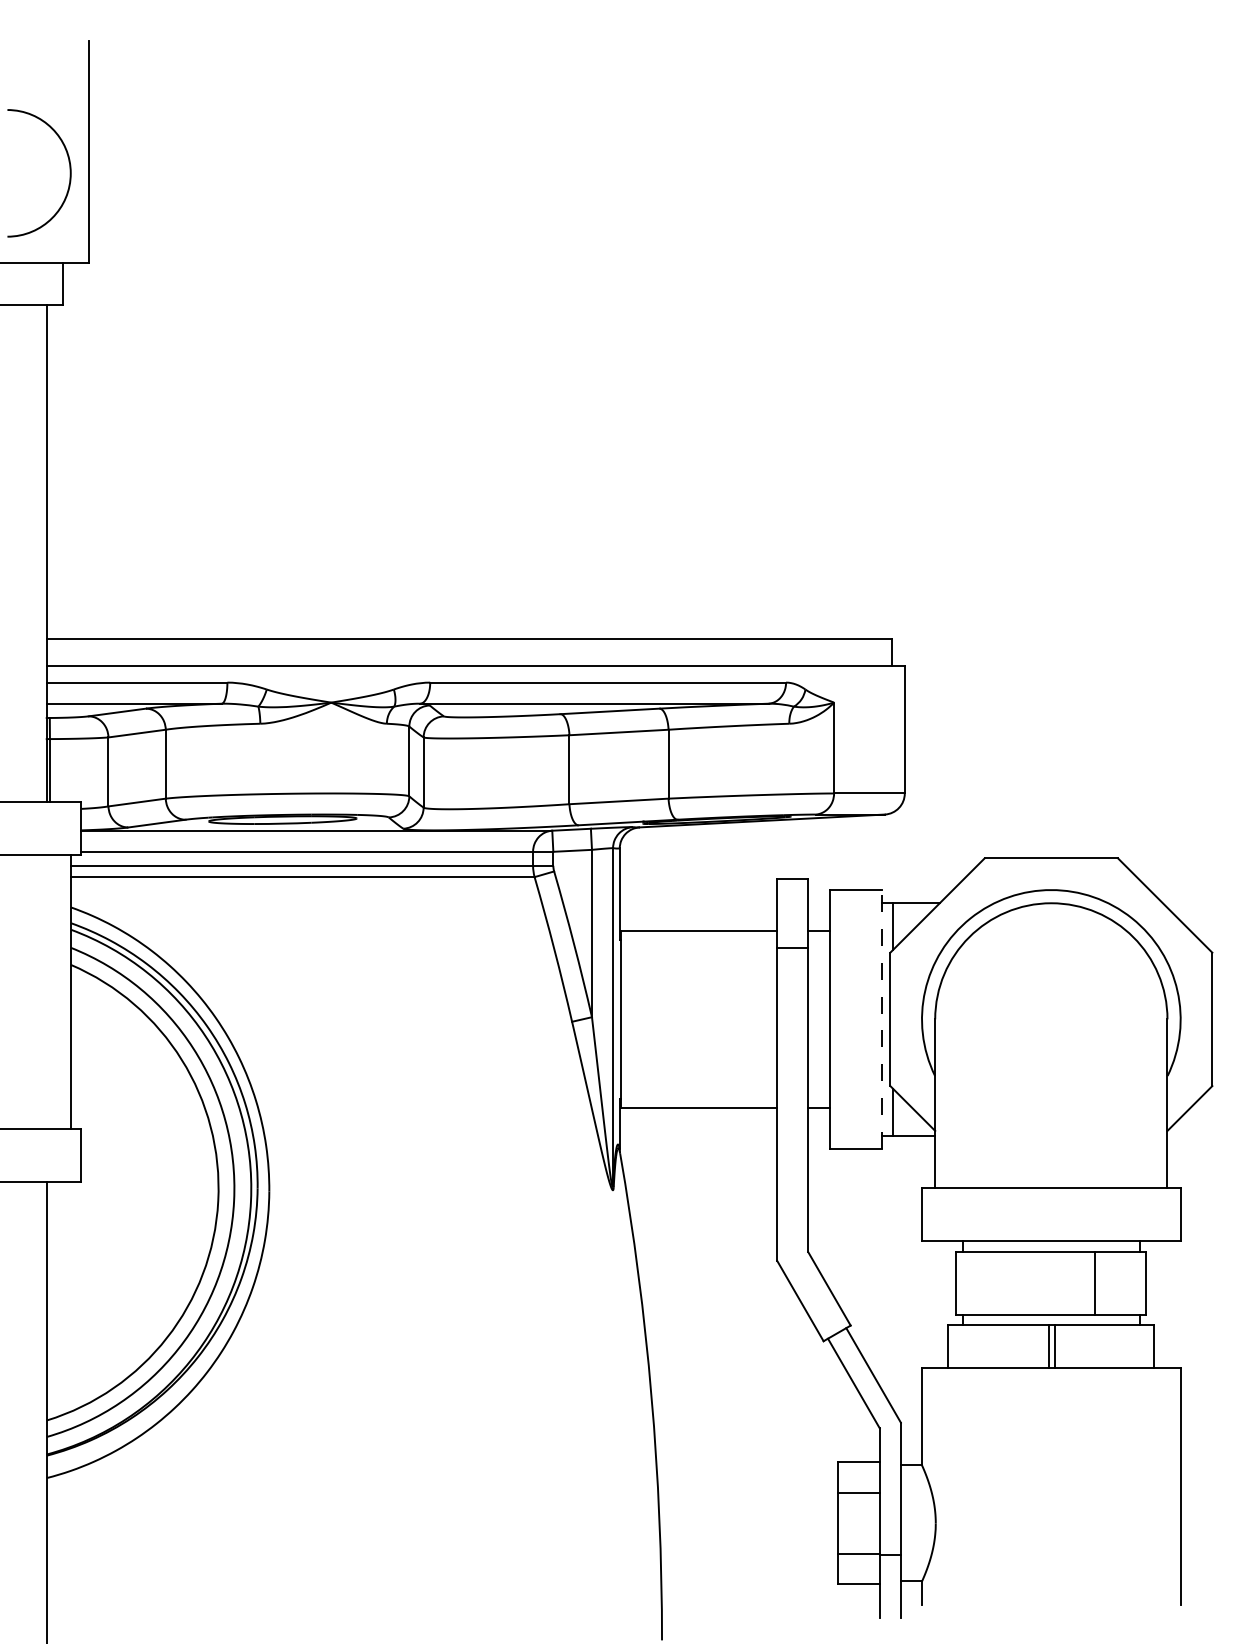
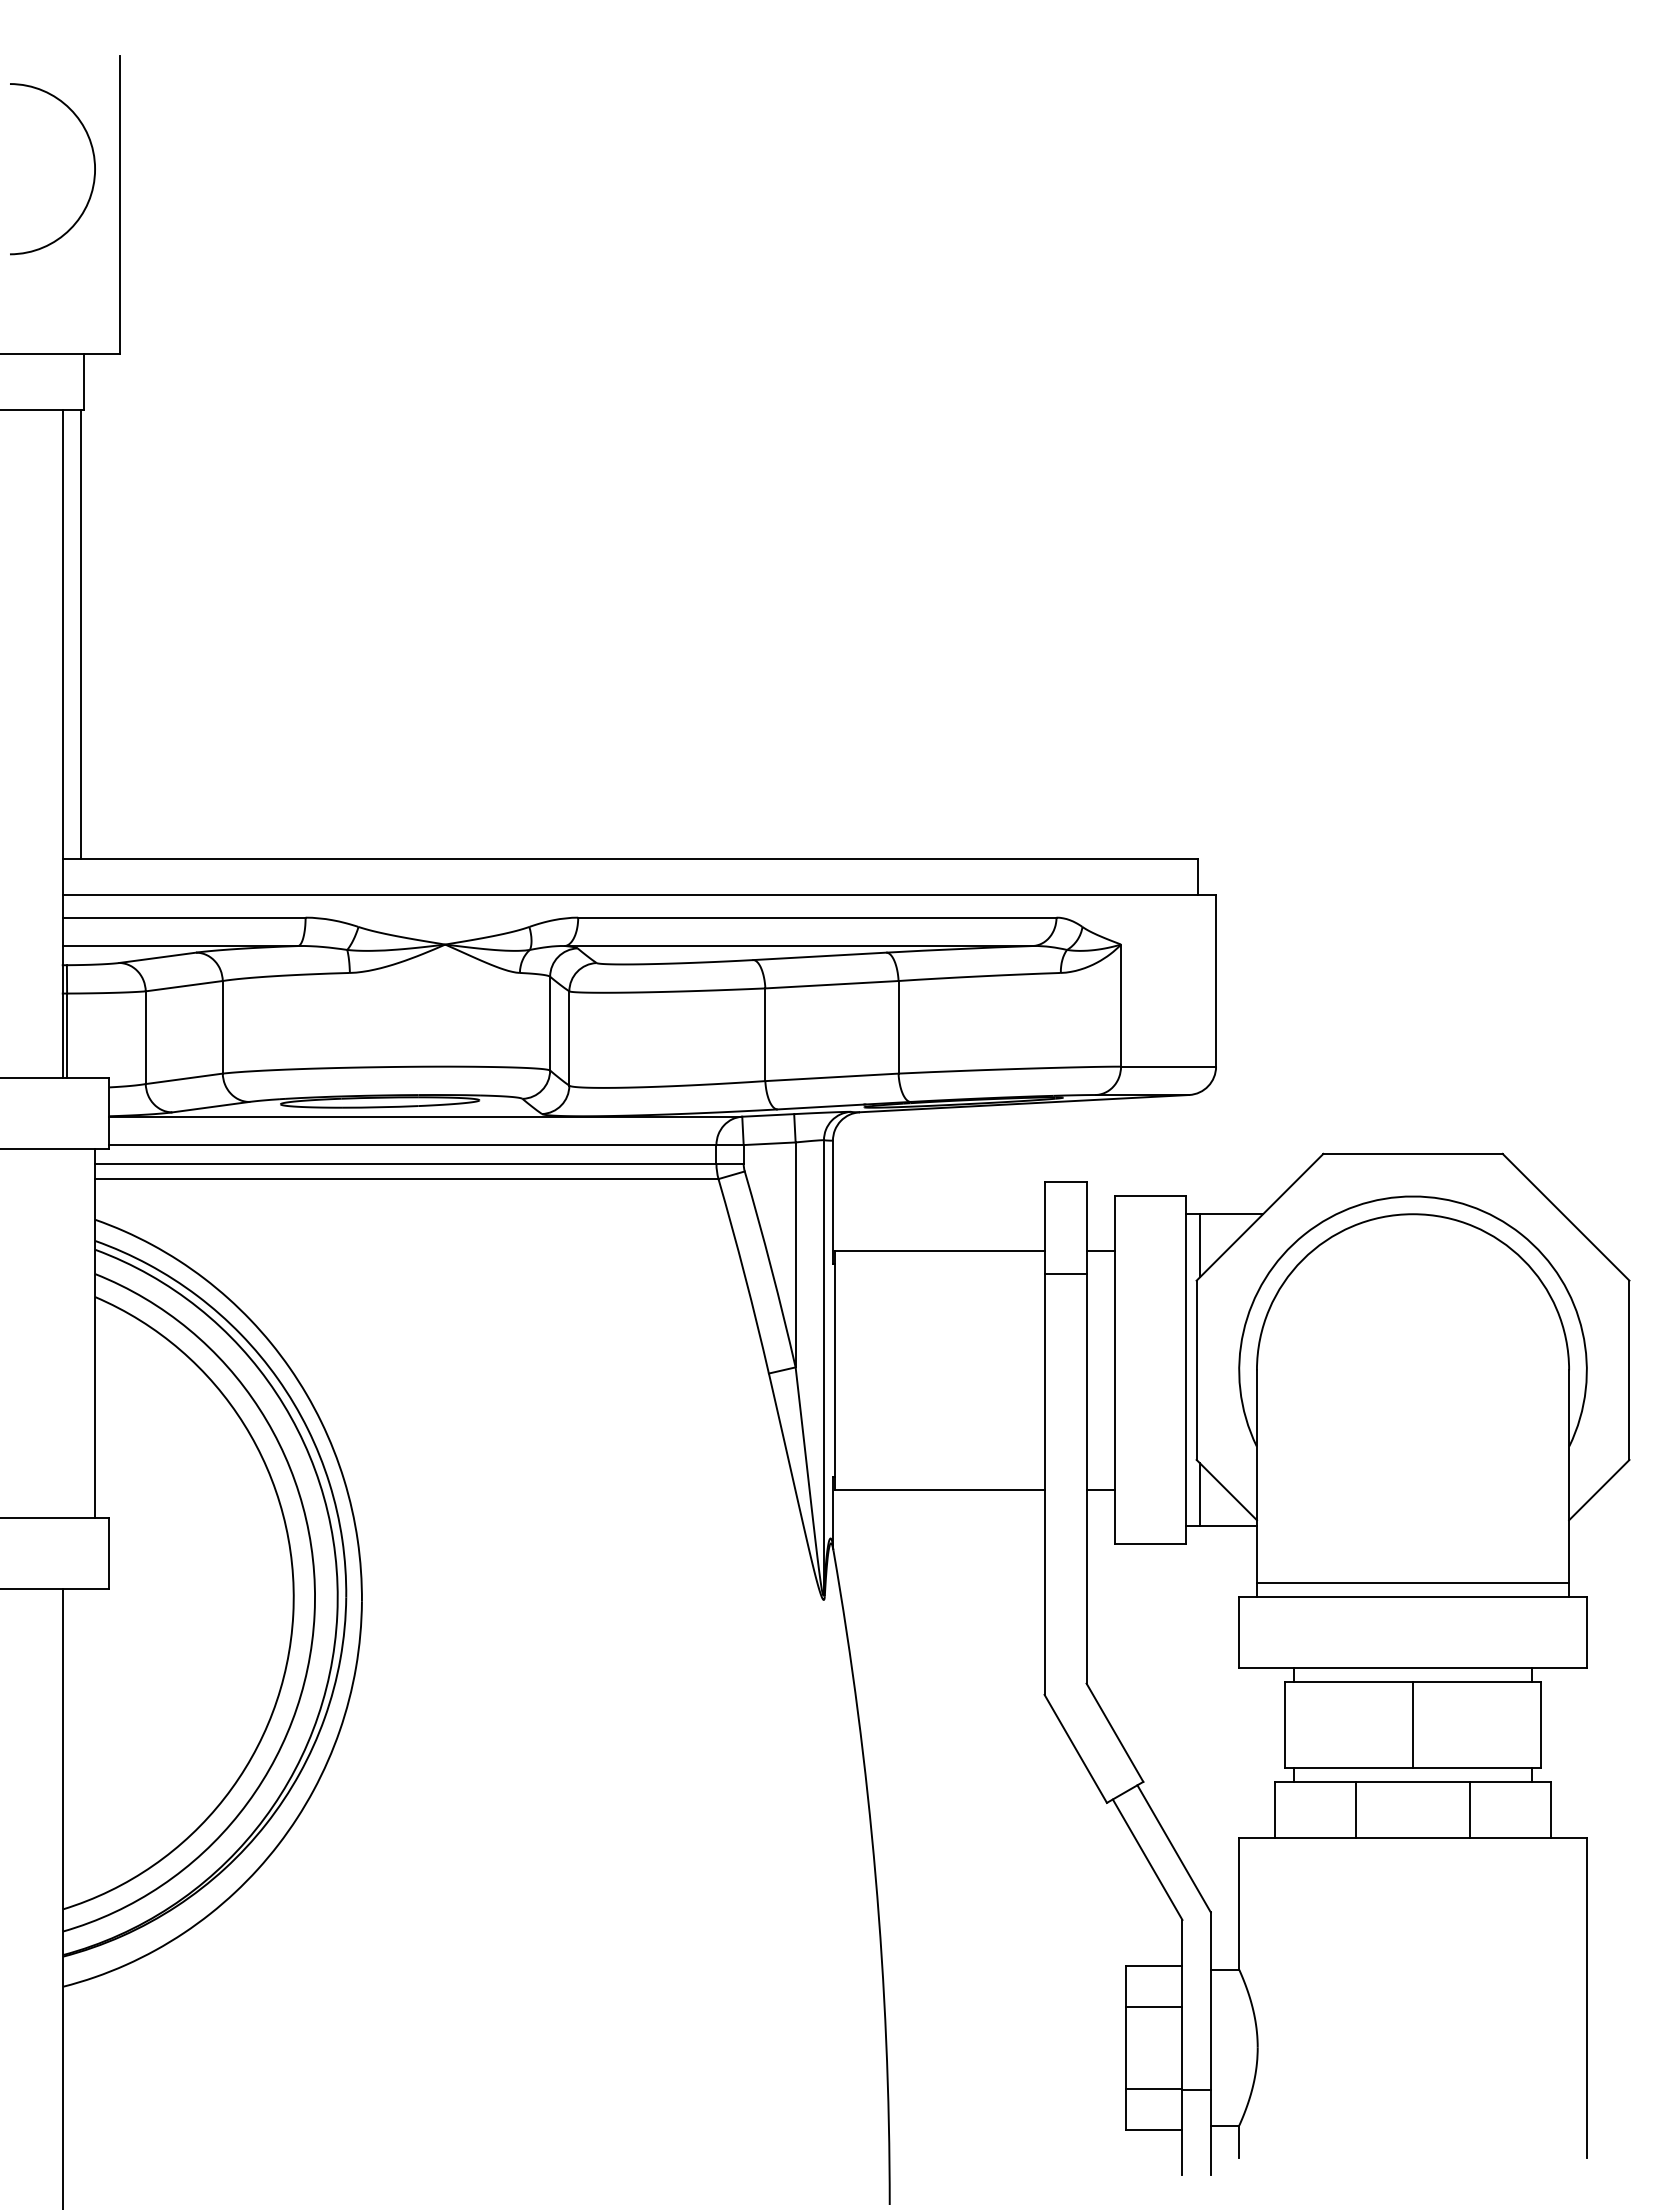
arc: (69, 178) -> (93, 175), moved
line: (59, 471) -> (80, 634), added
line: (882, 1019) -> (1186, 1370), dashed -> solid
line: (1050, 1178) -> (1412, 1583), added
line: (1094, 1282) -> (1413, 1724), moved
line: (1048, 1346) -> (1470, 1809), moved
line: (1054, 1346) -> (1355, 1809), moved

